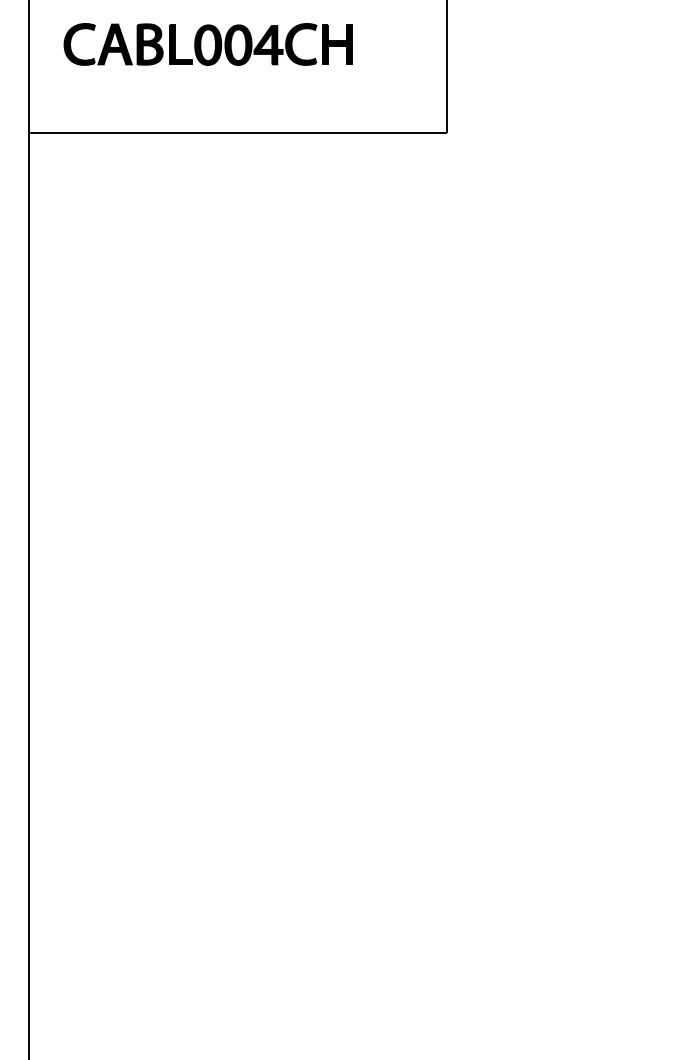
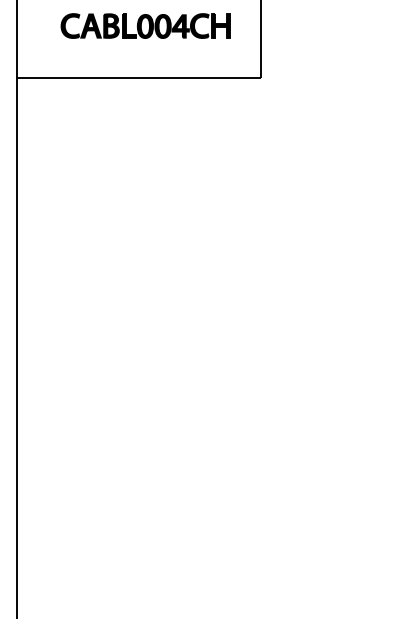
part: (208, 43) -> (145, 25), moved

